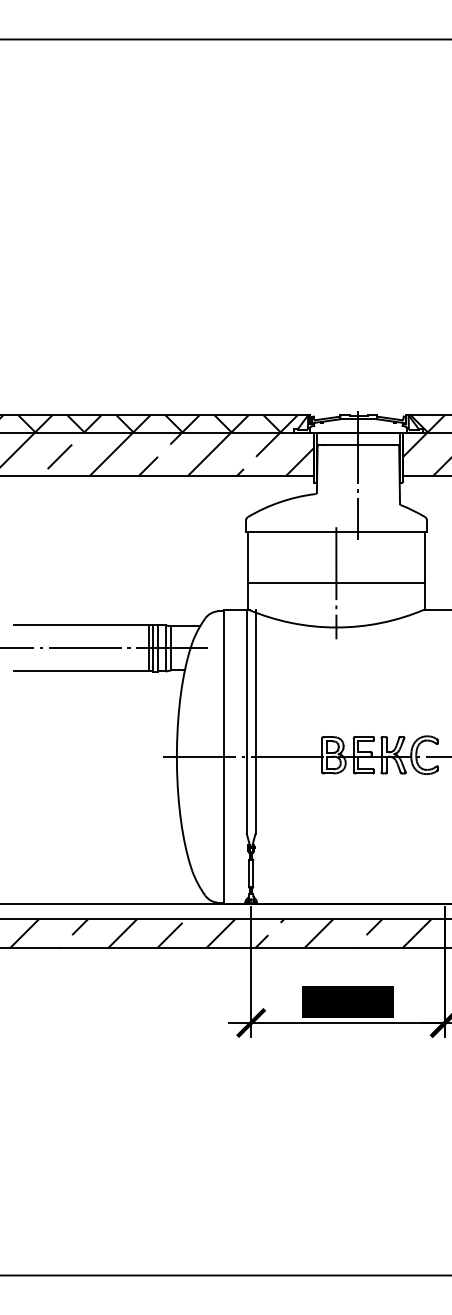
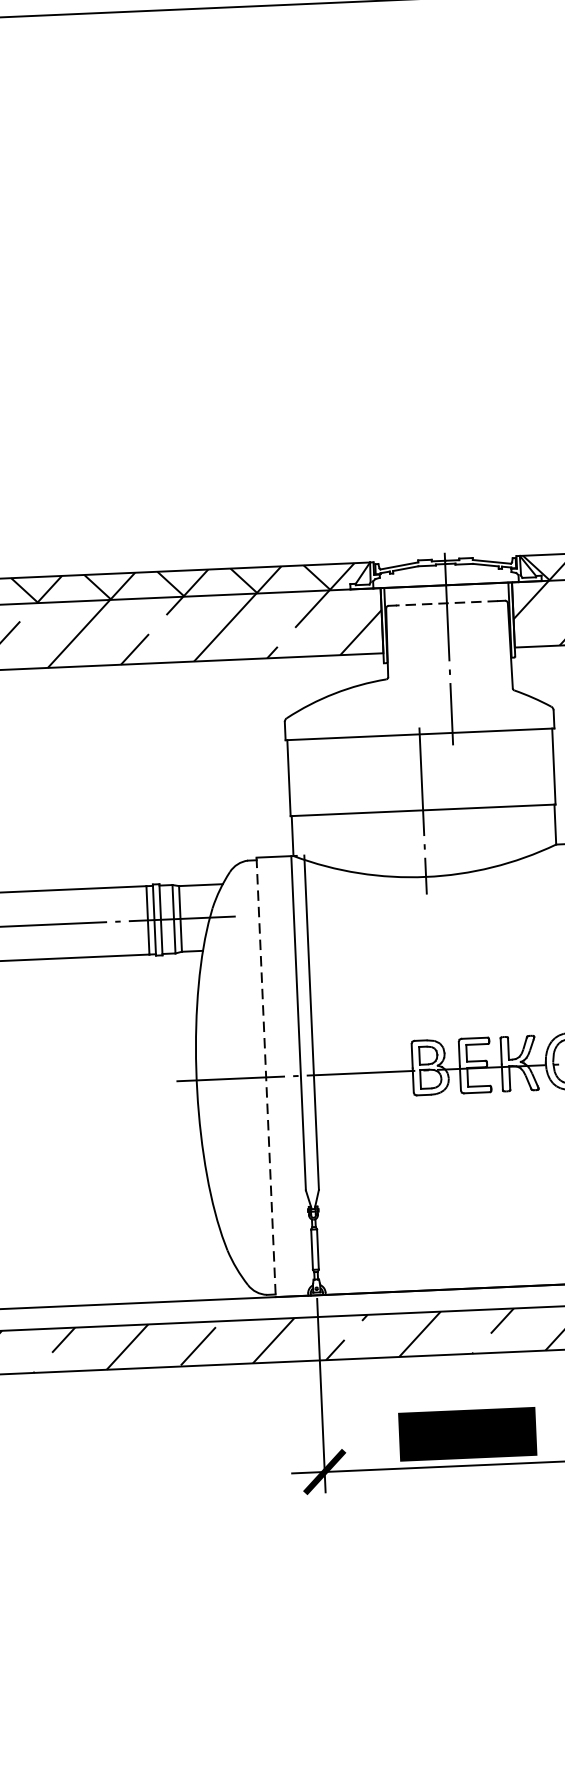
line: (357, 444) -> (445, 602), solid -> dashed
line: (223, 757) -> (266, 1078), solid -> dashed

